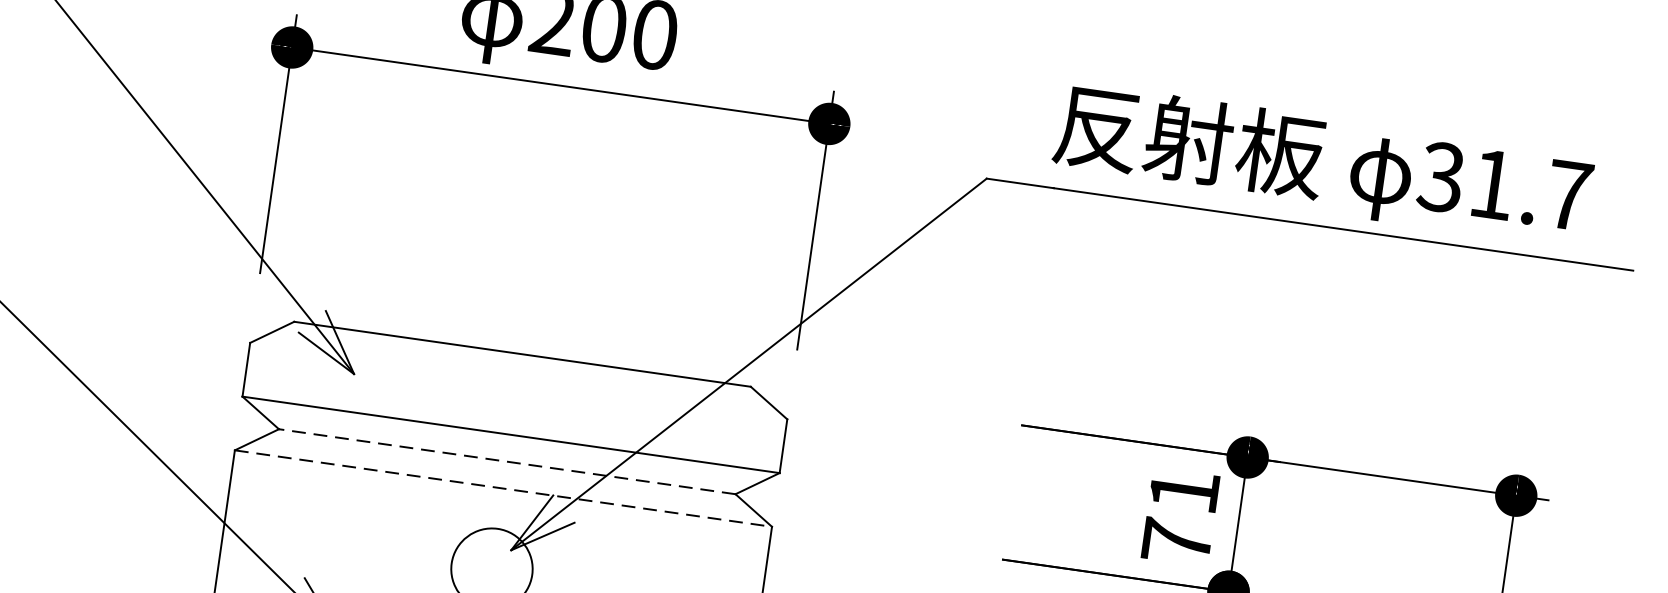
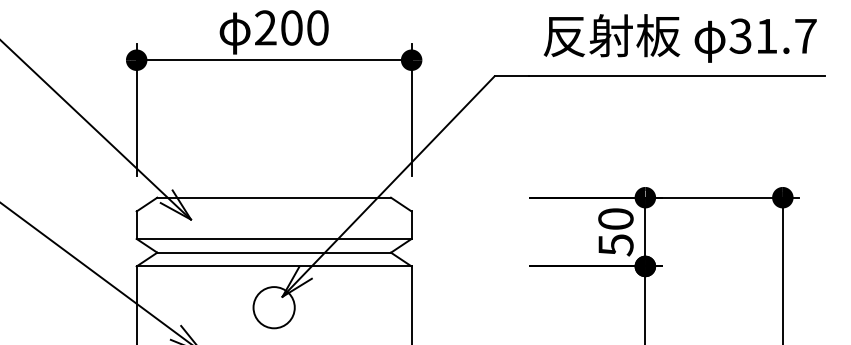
text: (1321, 164) -> (679, 38), moved
line: (507, 461) -> (274, 252), dashed -> solid
line: (504, 488) -> (274, 266), dashed -> solid
text: (1179, 517) -> (615, 232), 71 -> 50

